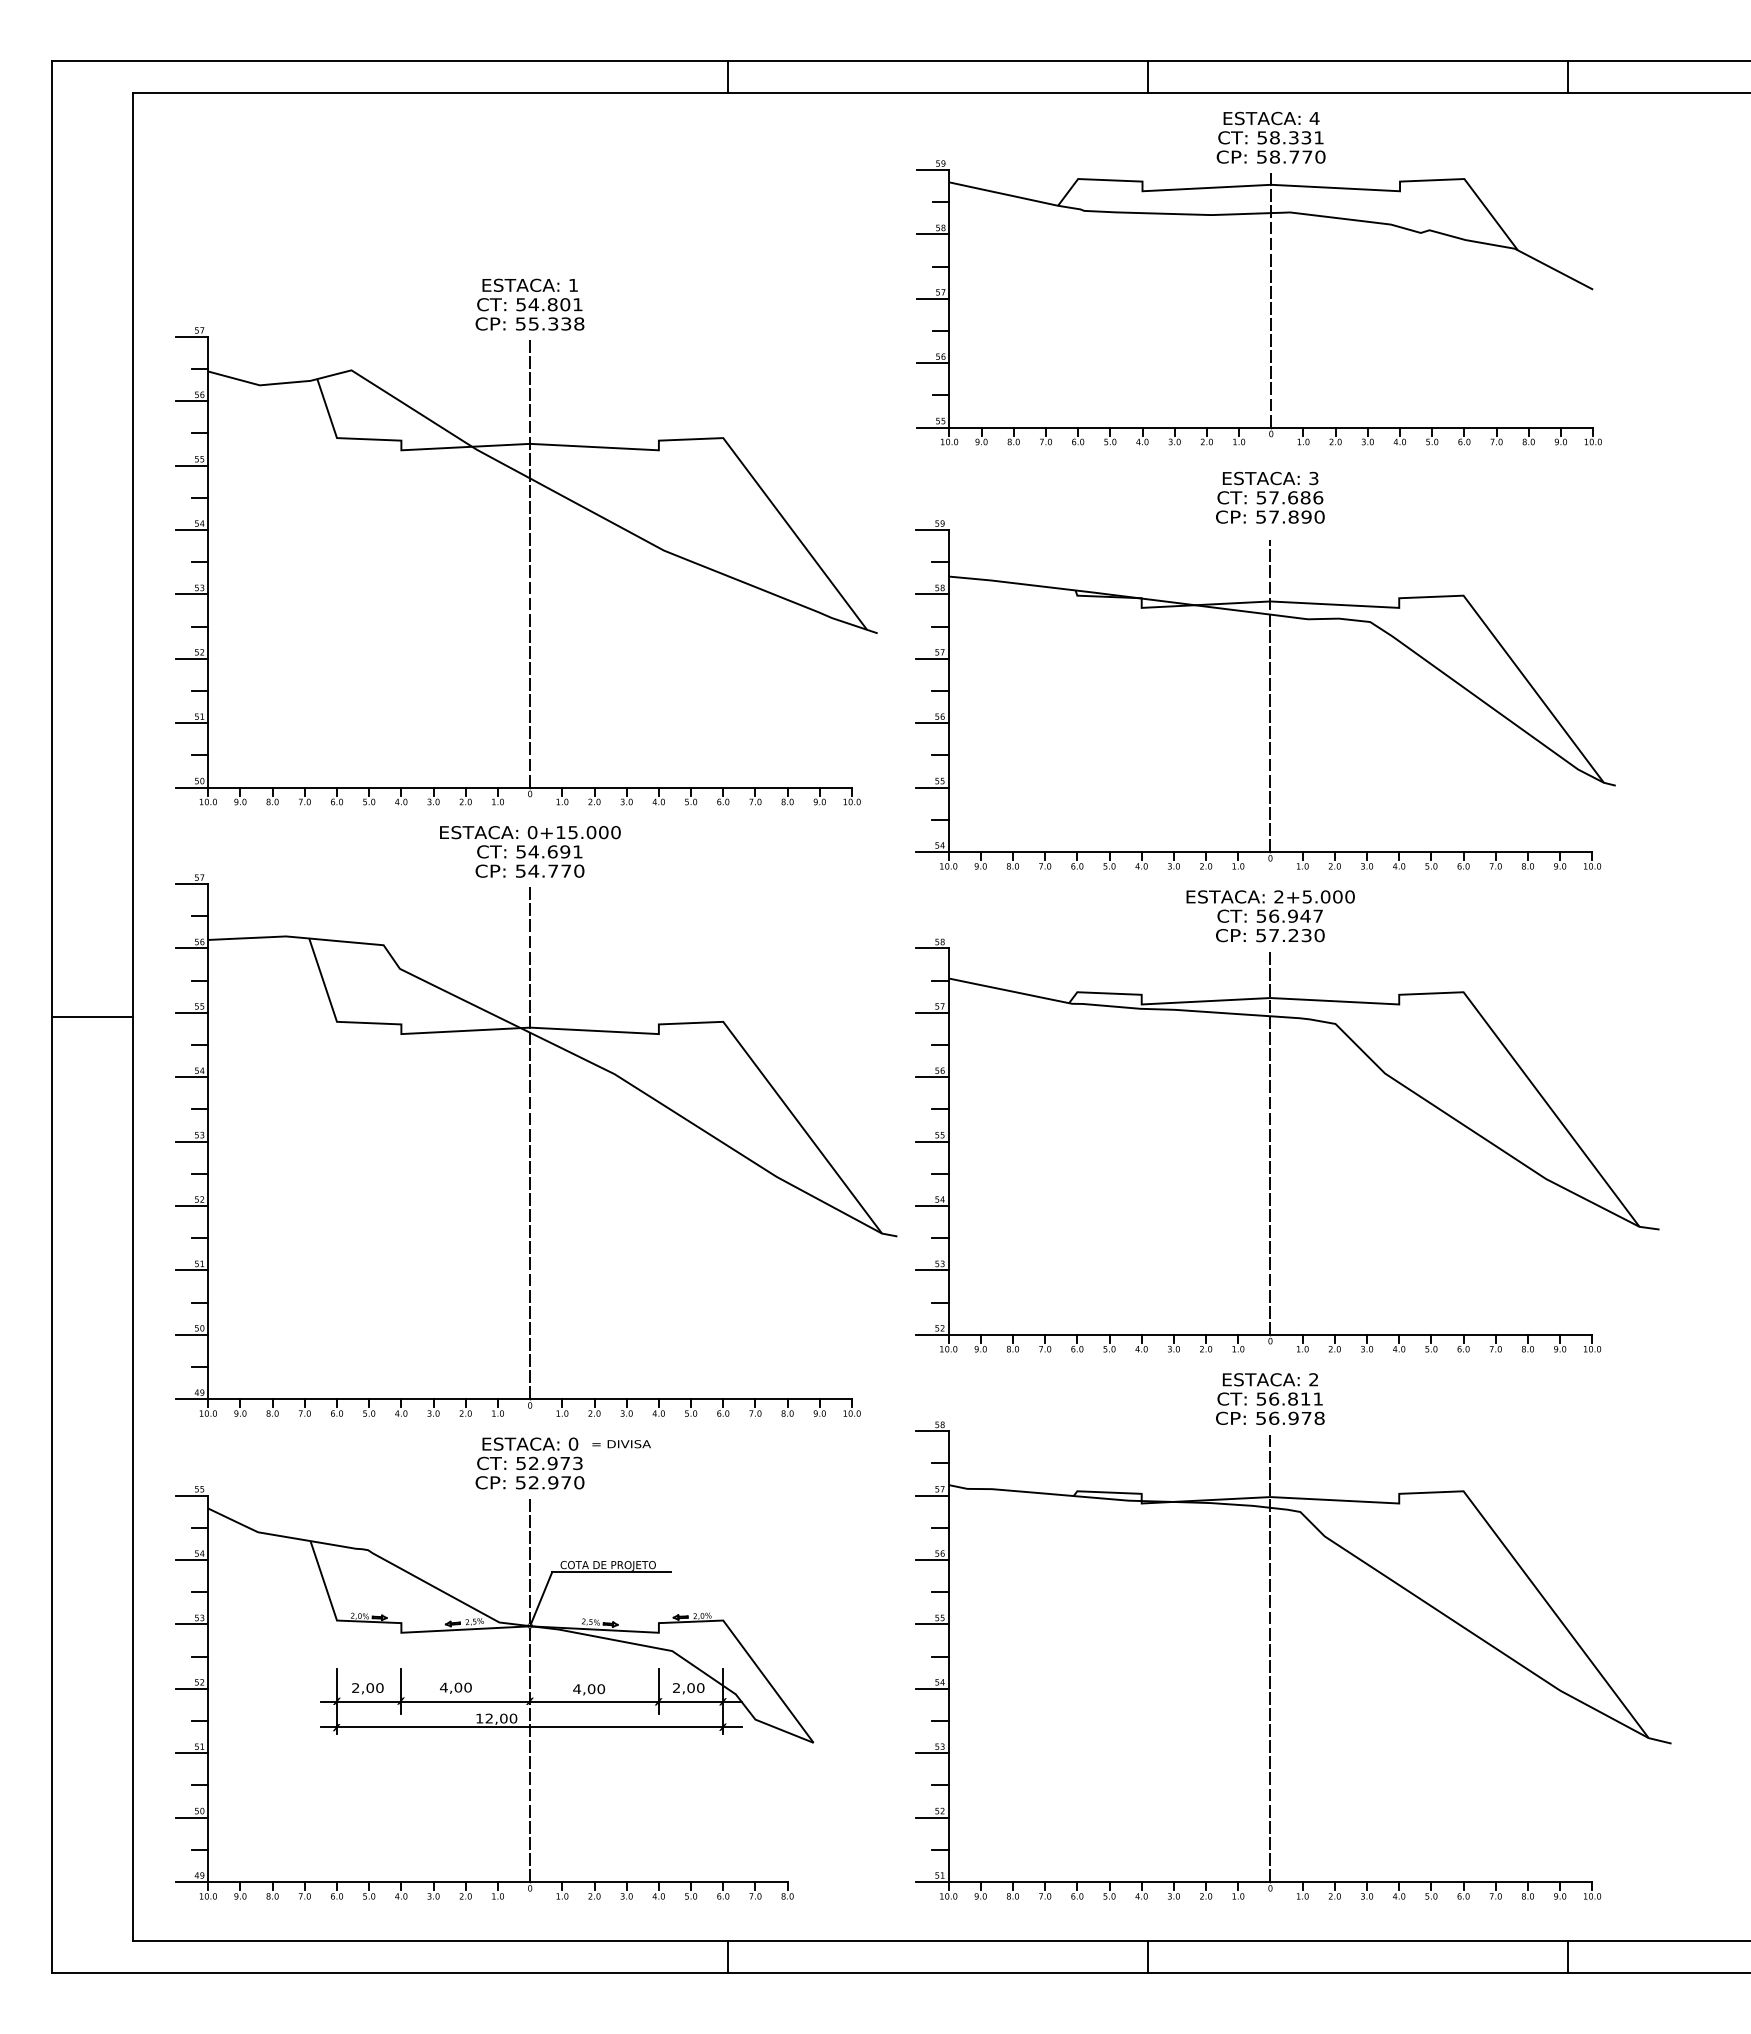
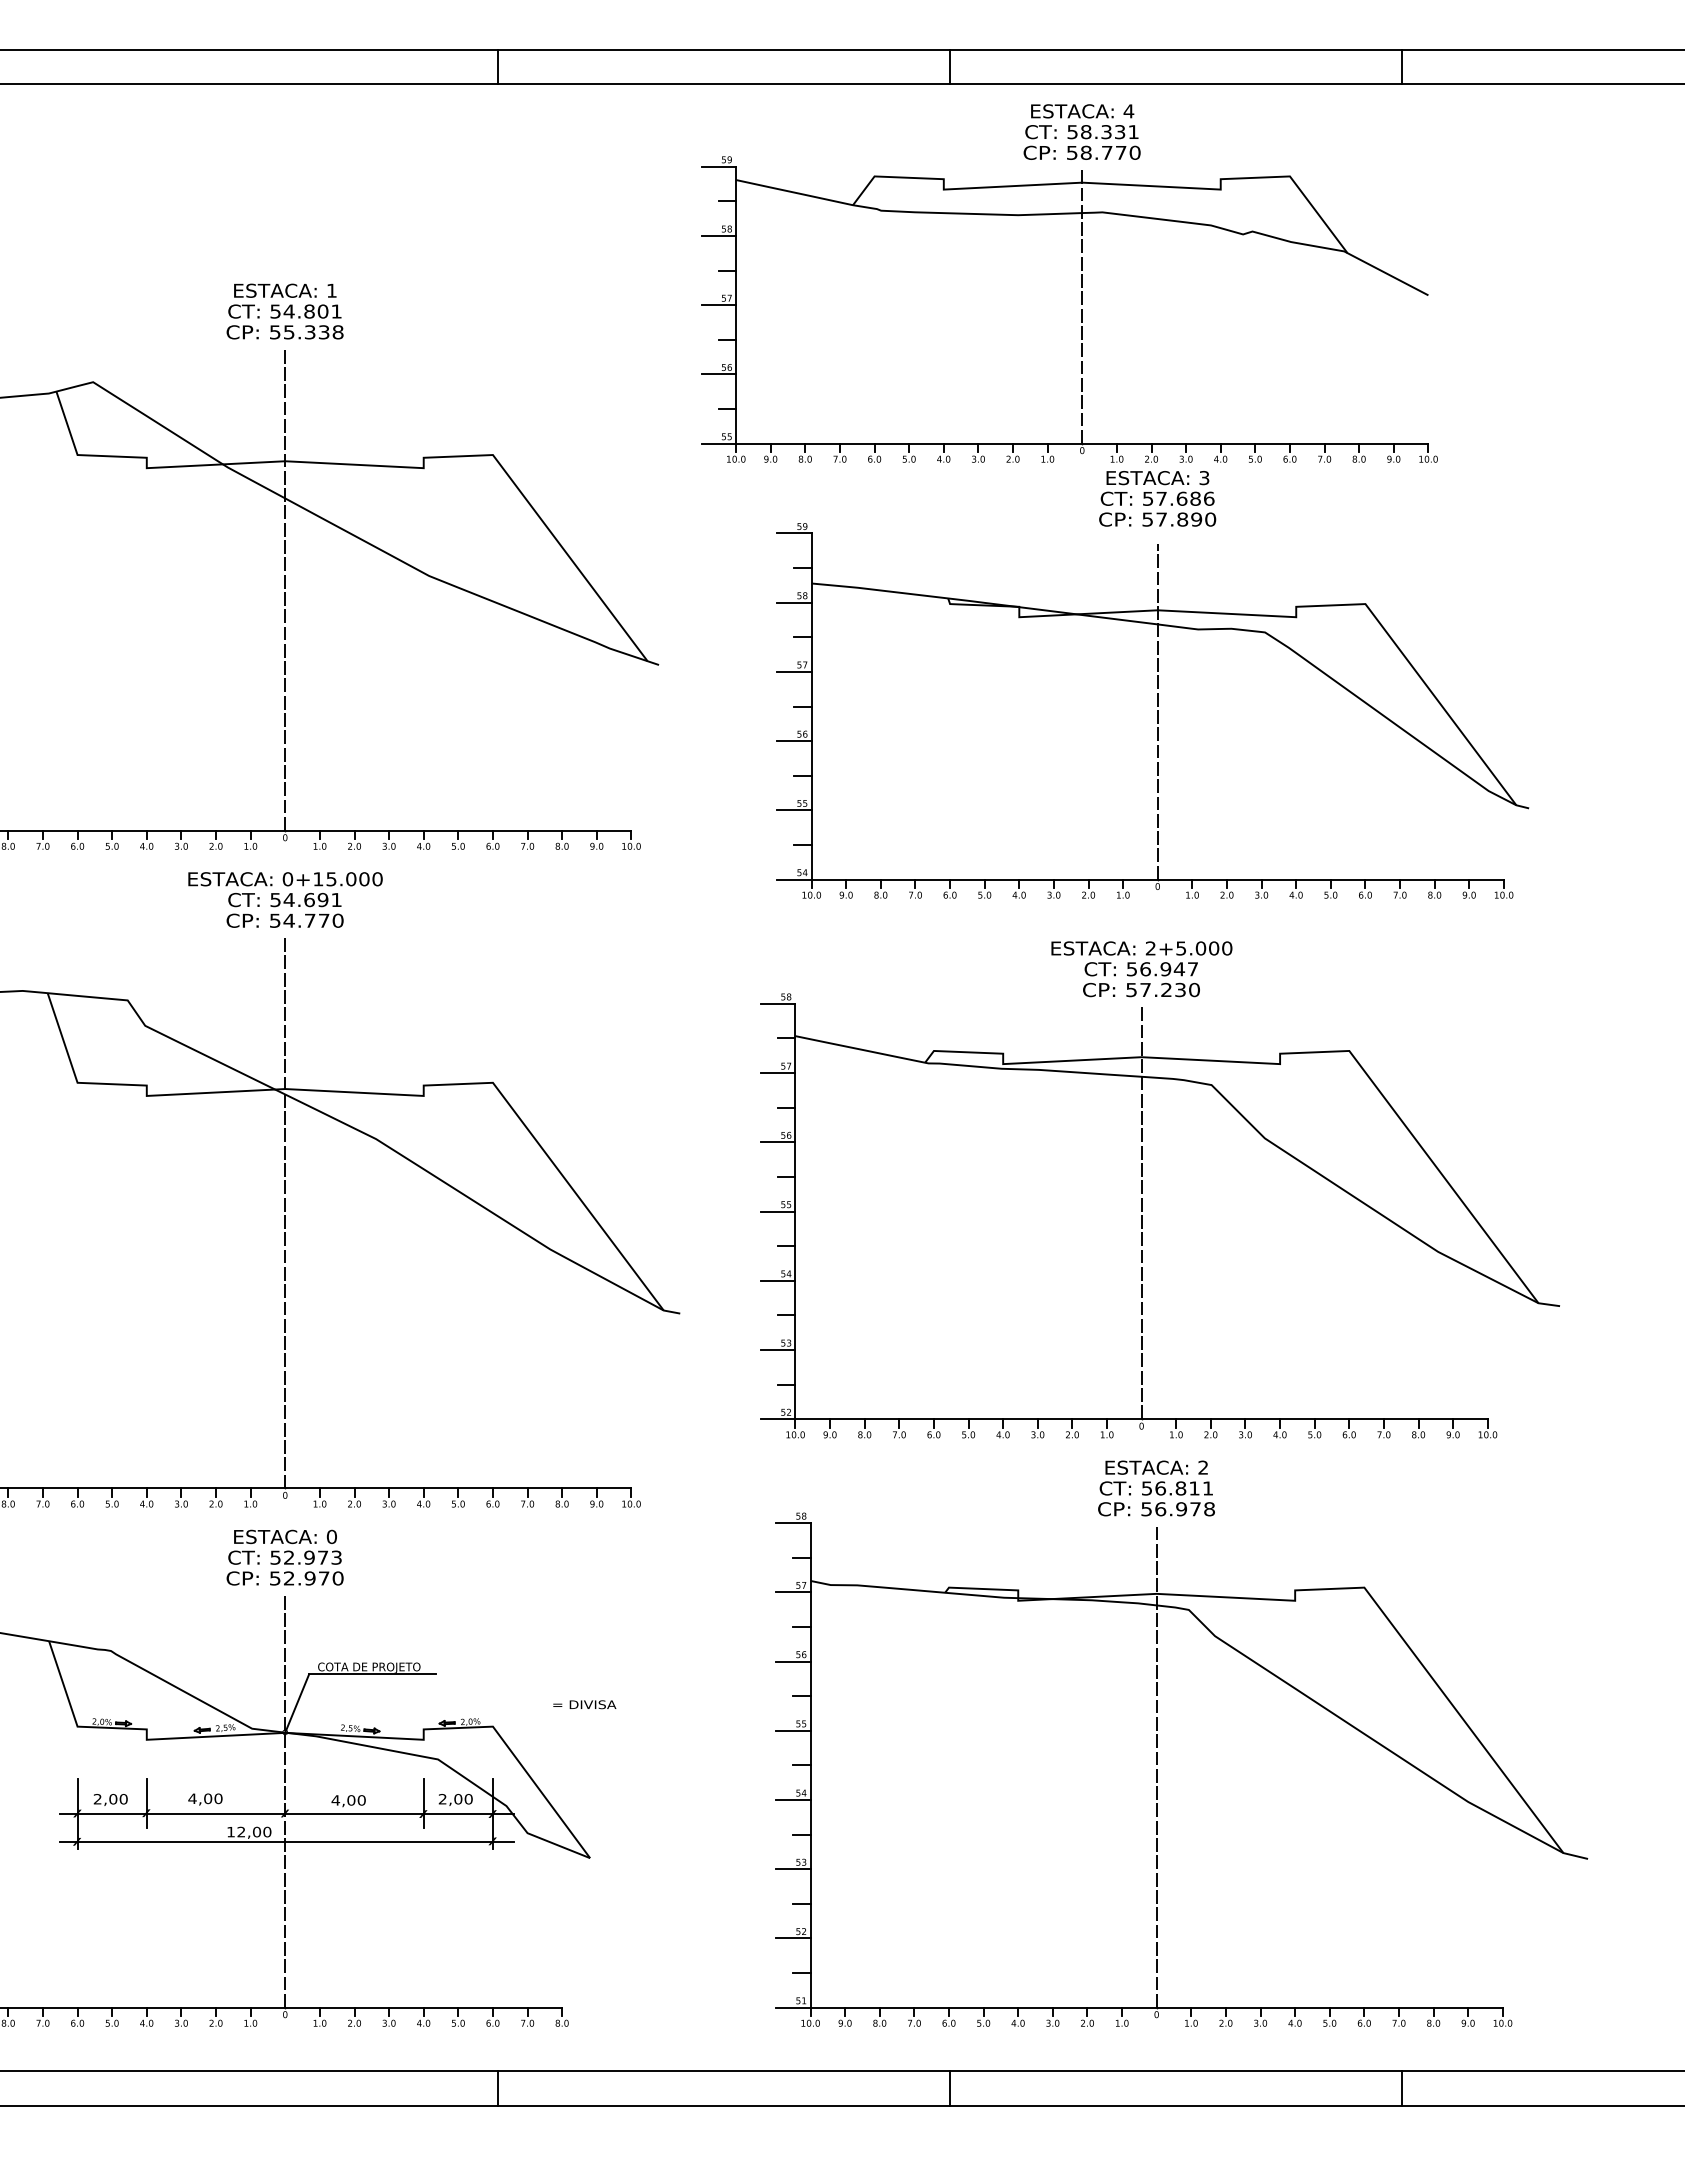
part: (1265, 670) -> (1152, 684), moved
part: (1270, 1121) -> (1141, 1189), moved
text: (621, 1444) -> (584, 1705), moved
part: (1270, 1636) -> (1156, 1743), moved

